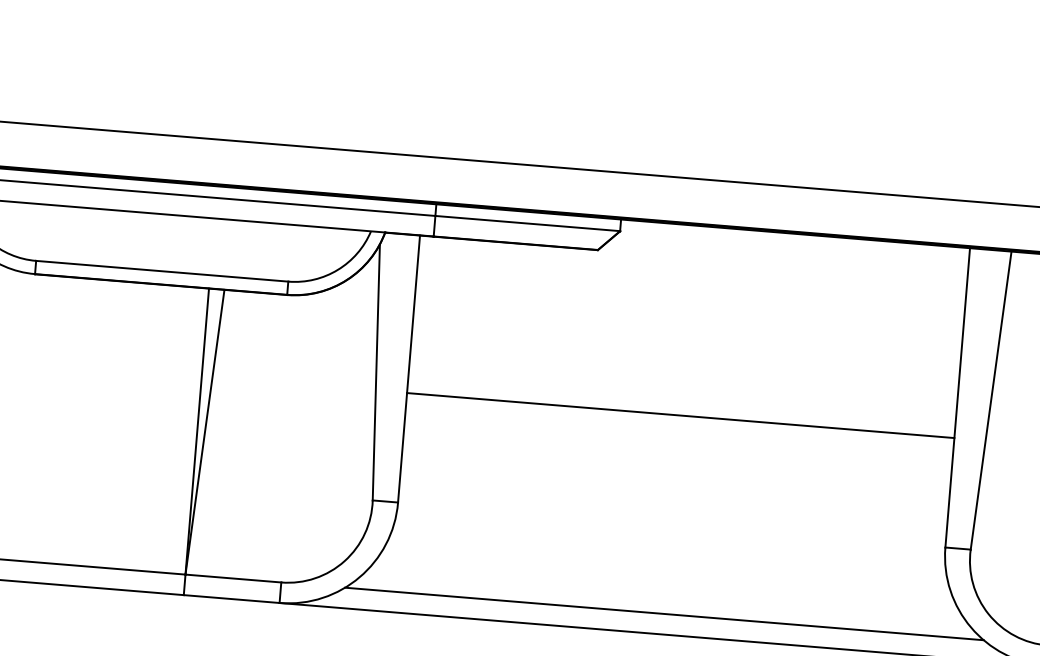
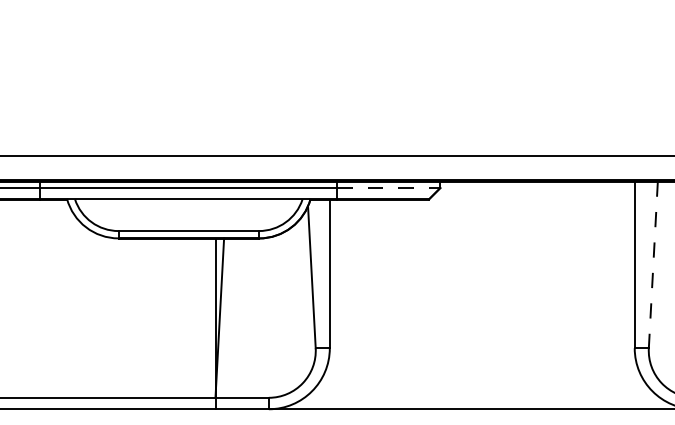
line: (528, 224) -> (389, 188), solid -> dashed
line: (991, 401) -> (653, 265), solid -> dashed
line: (679, 415) -> (481, 287), removed
line: (664, 613) -> (482, 397), removed

